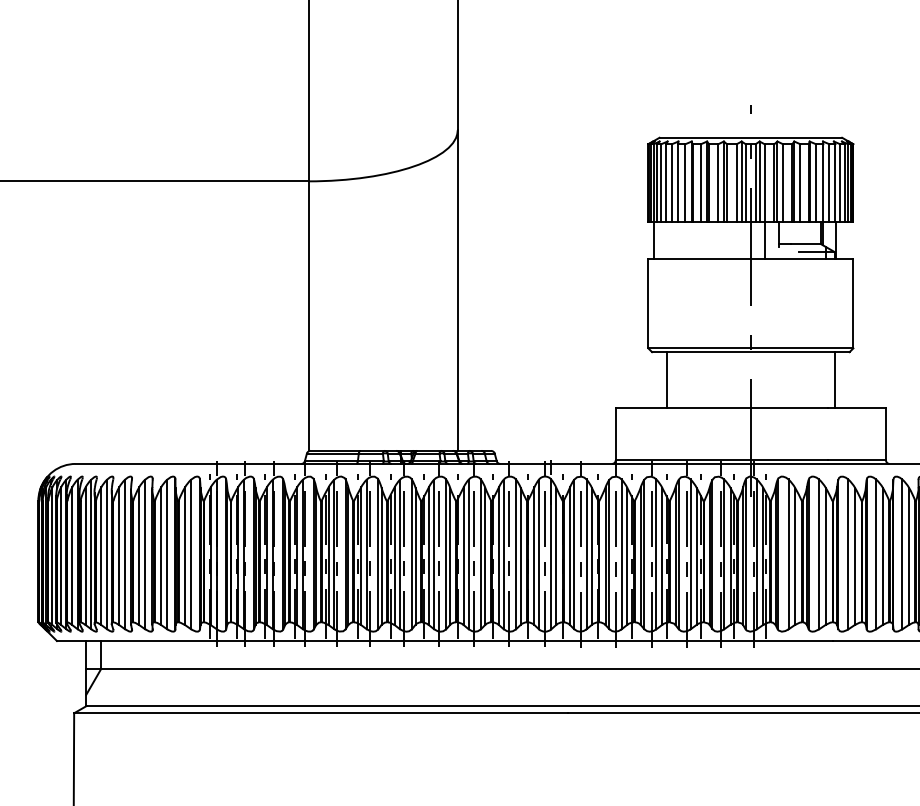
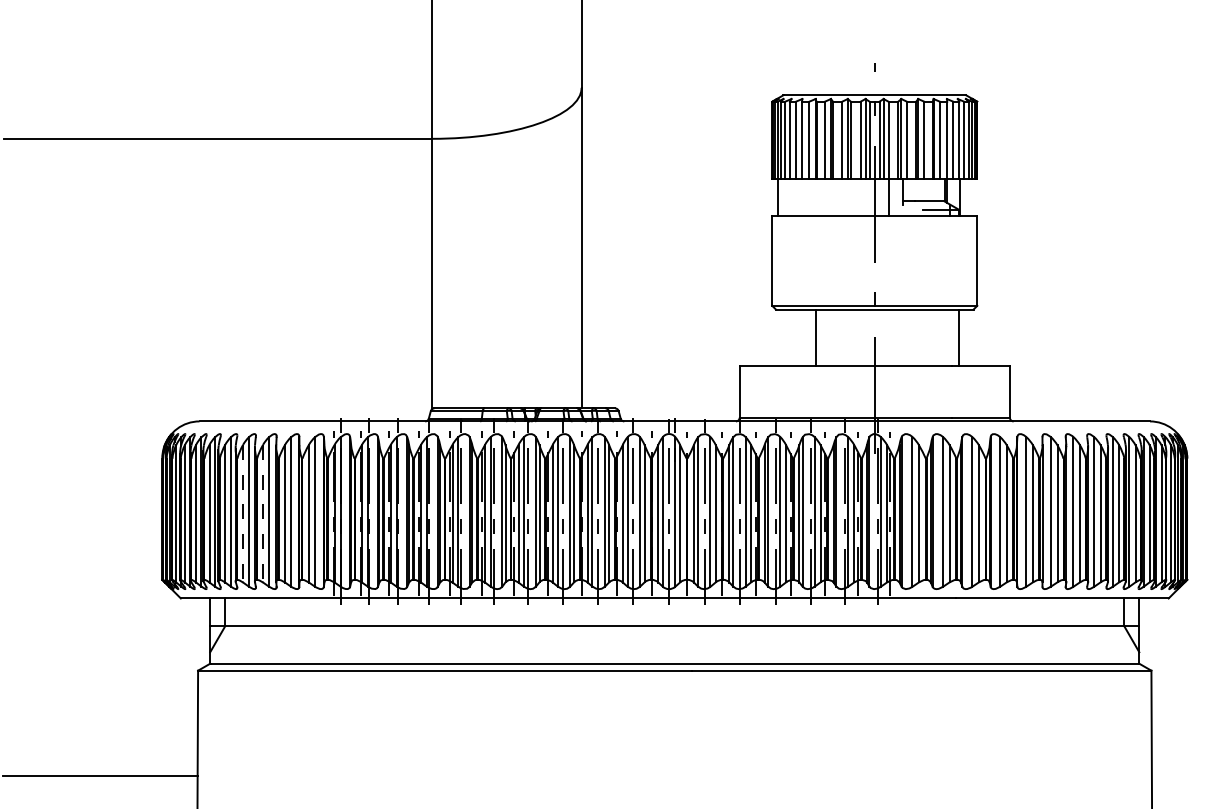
line: (666, 380) -> (815, 337), moved
line: (119, 556) -> (243, 513), solid -> dashed
line: (139, 556) -> (263, 513), solid -> dashed

